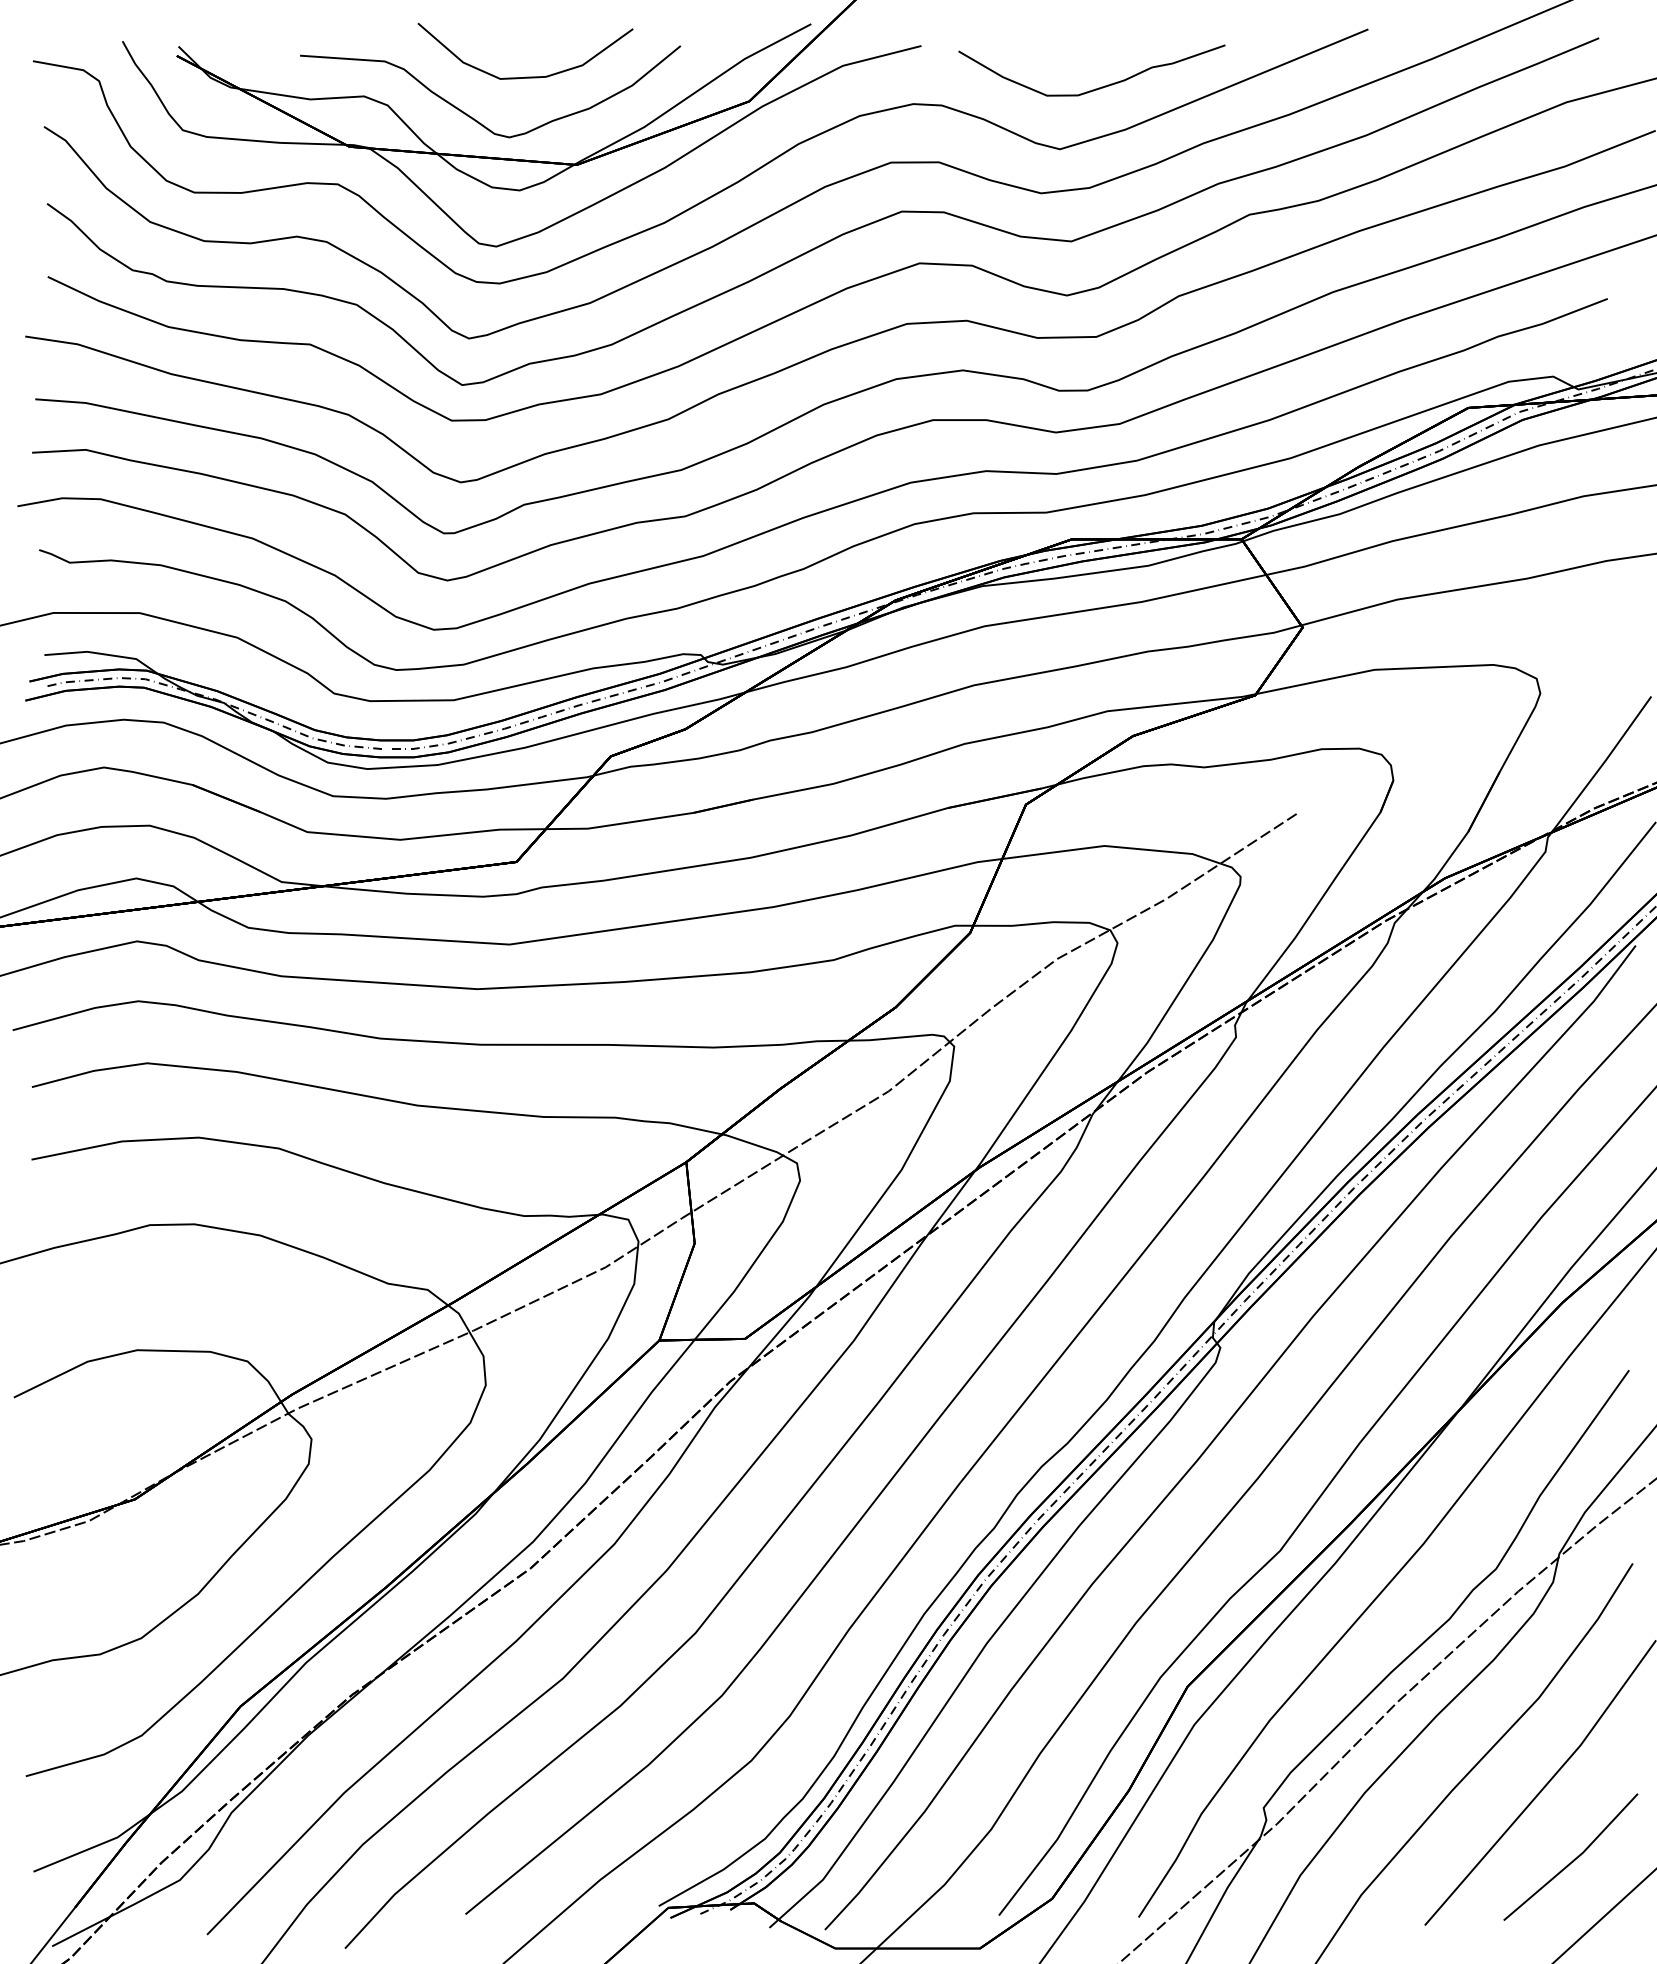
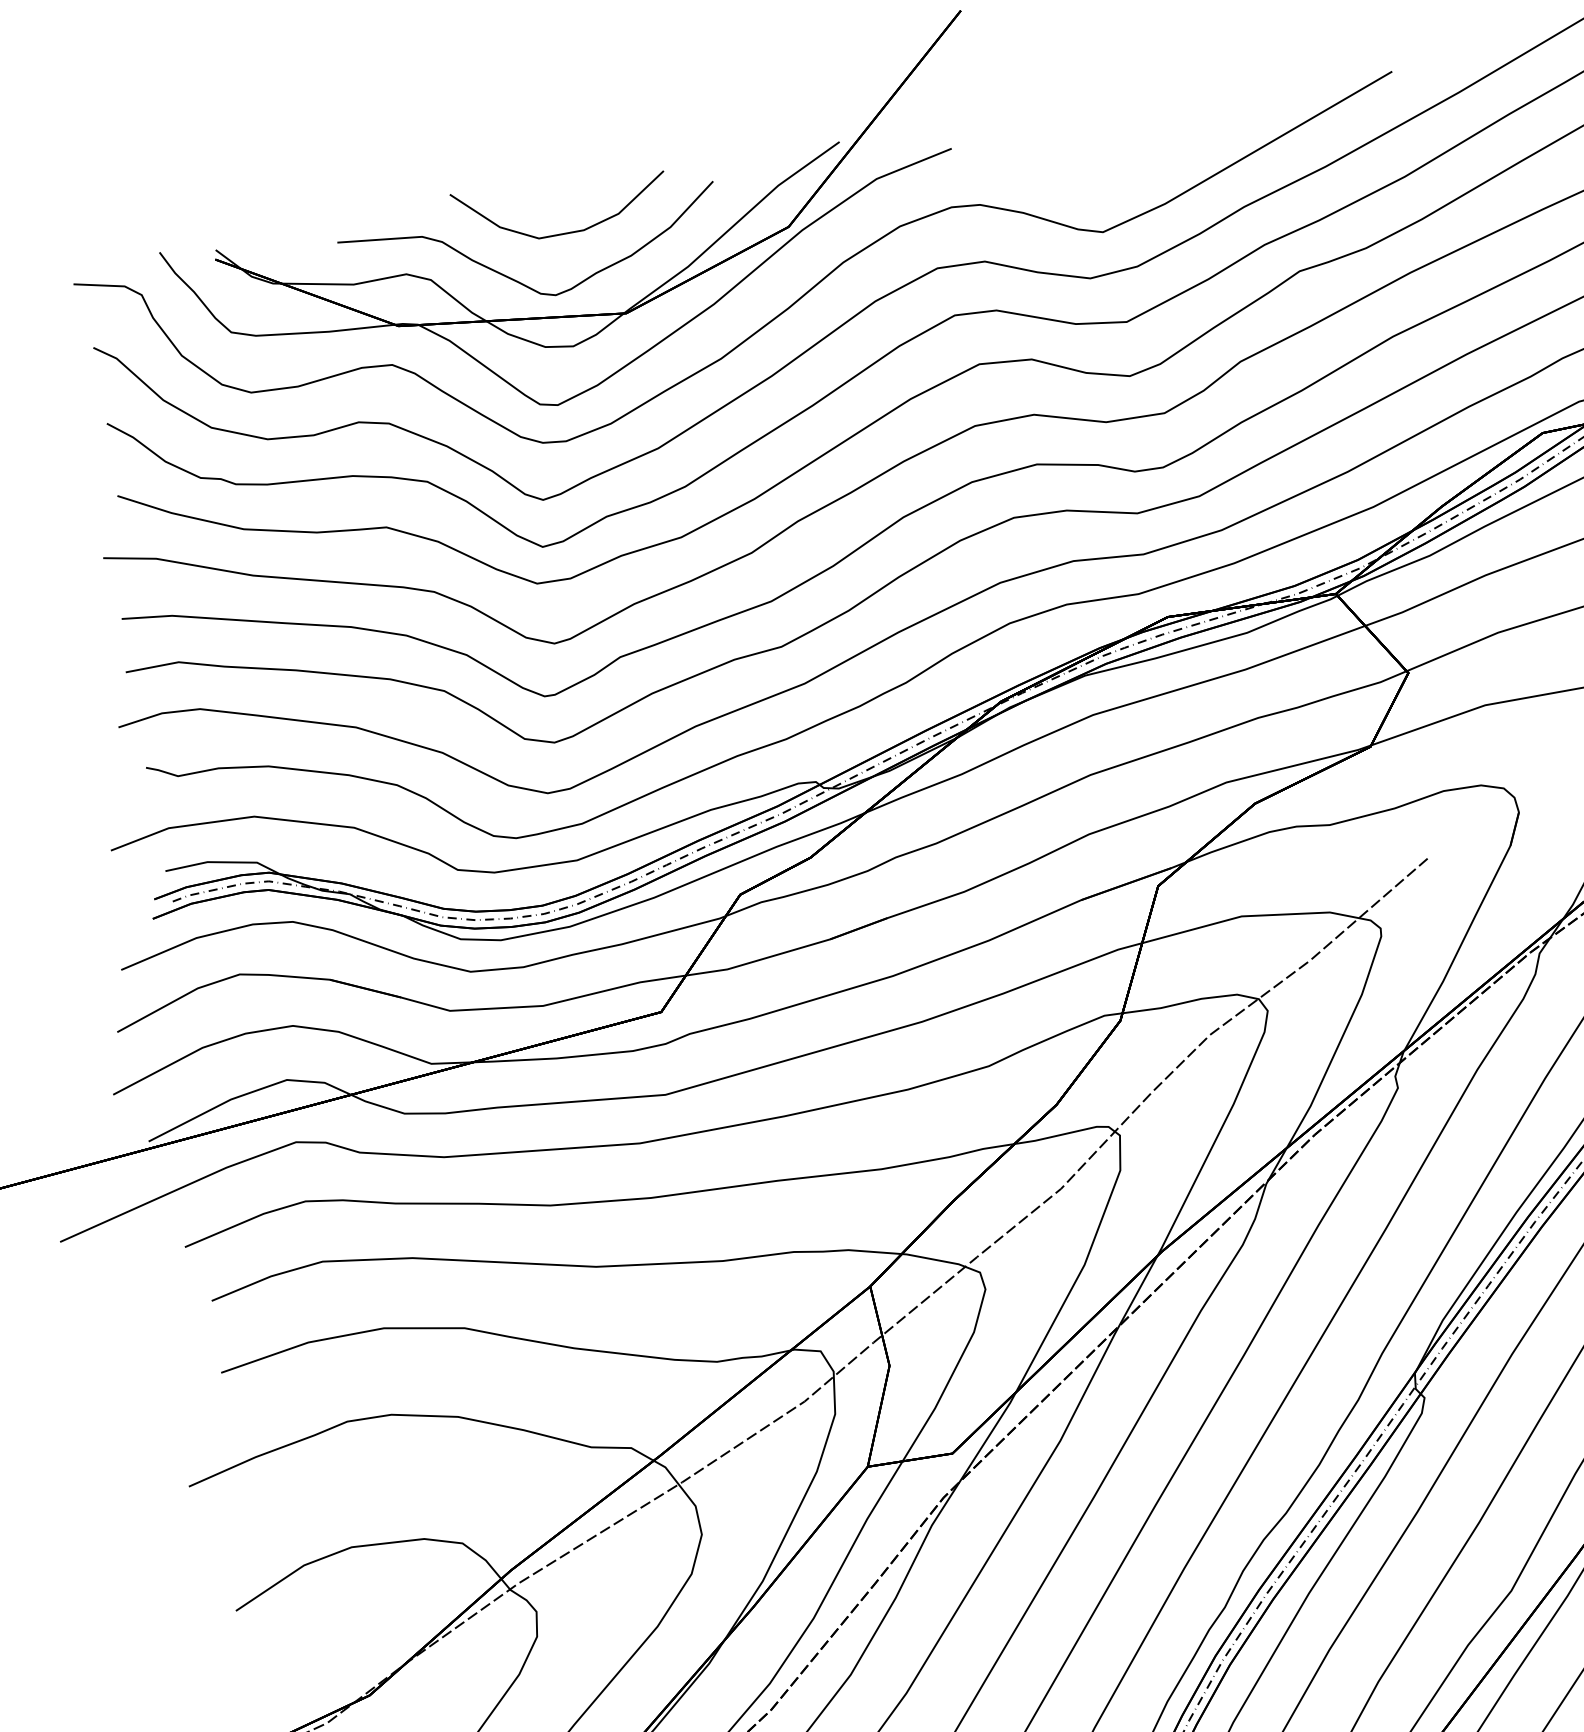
curve: (1098, 87) -> (1132, 165), removed

